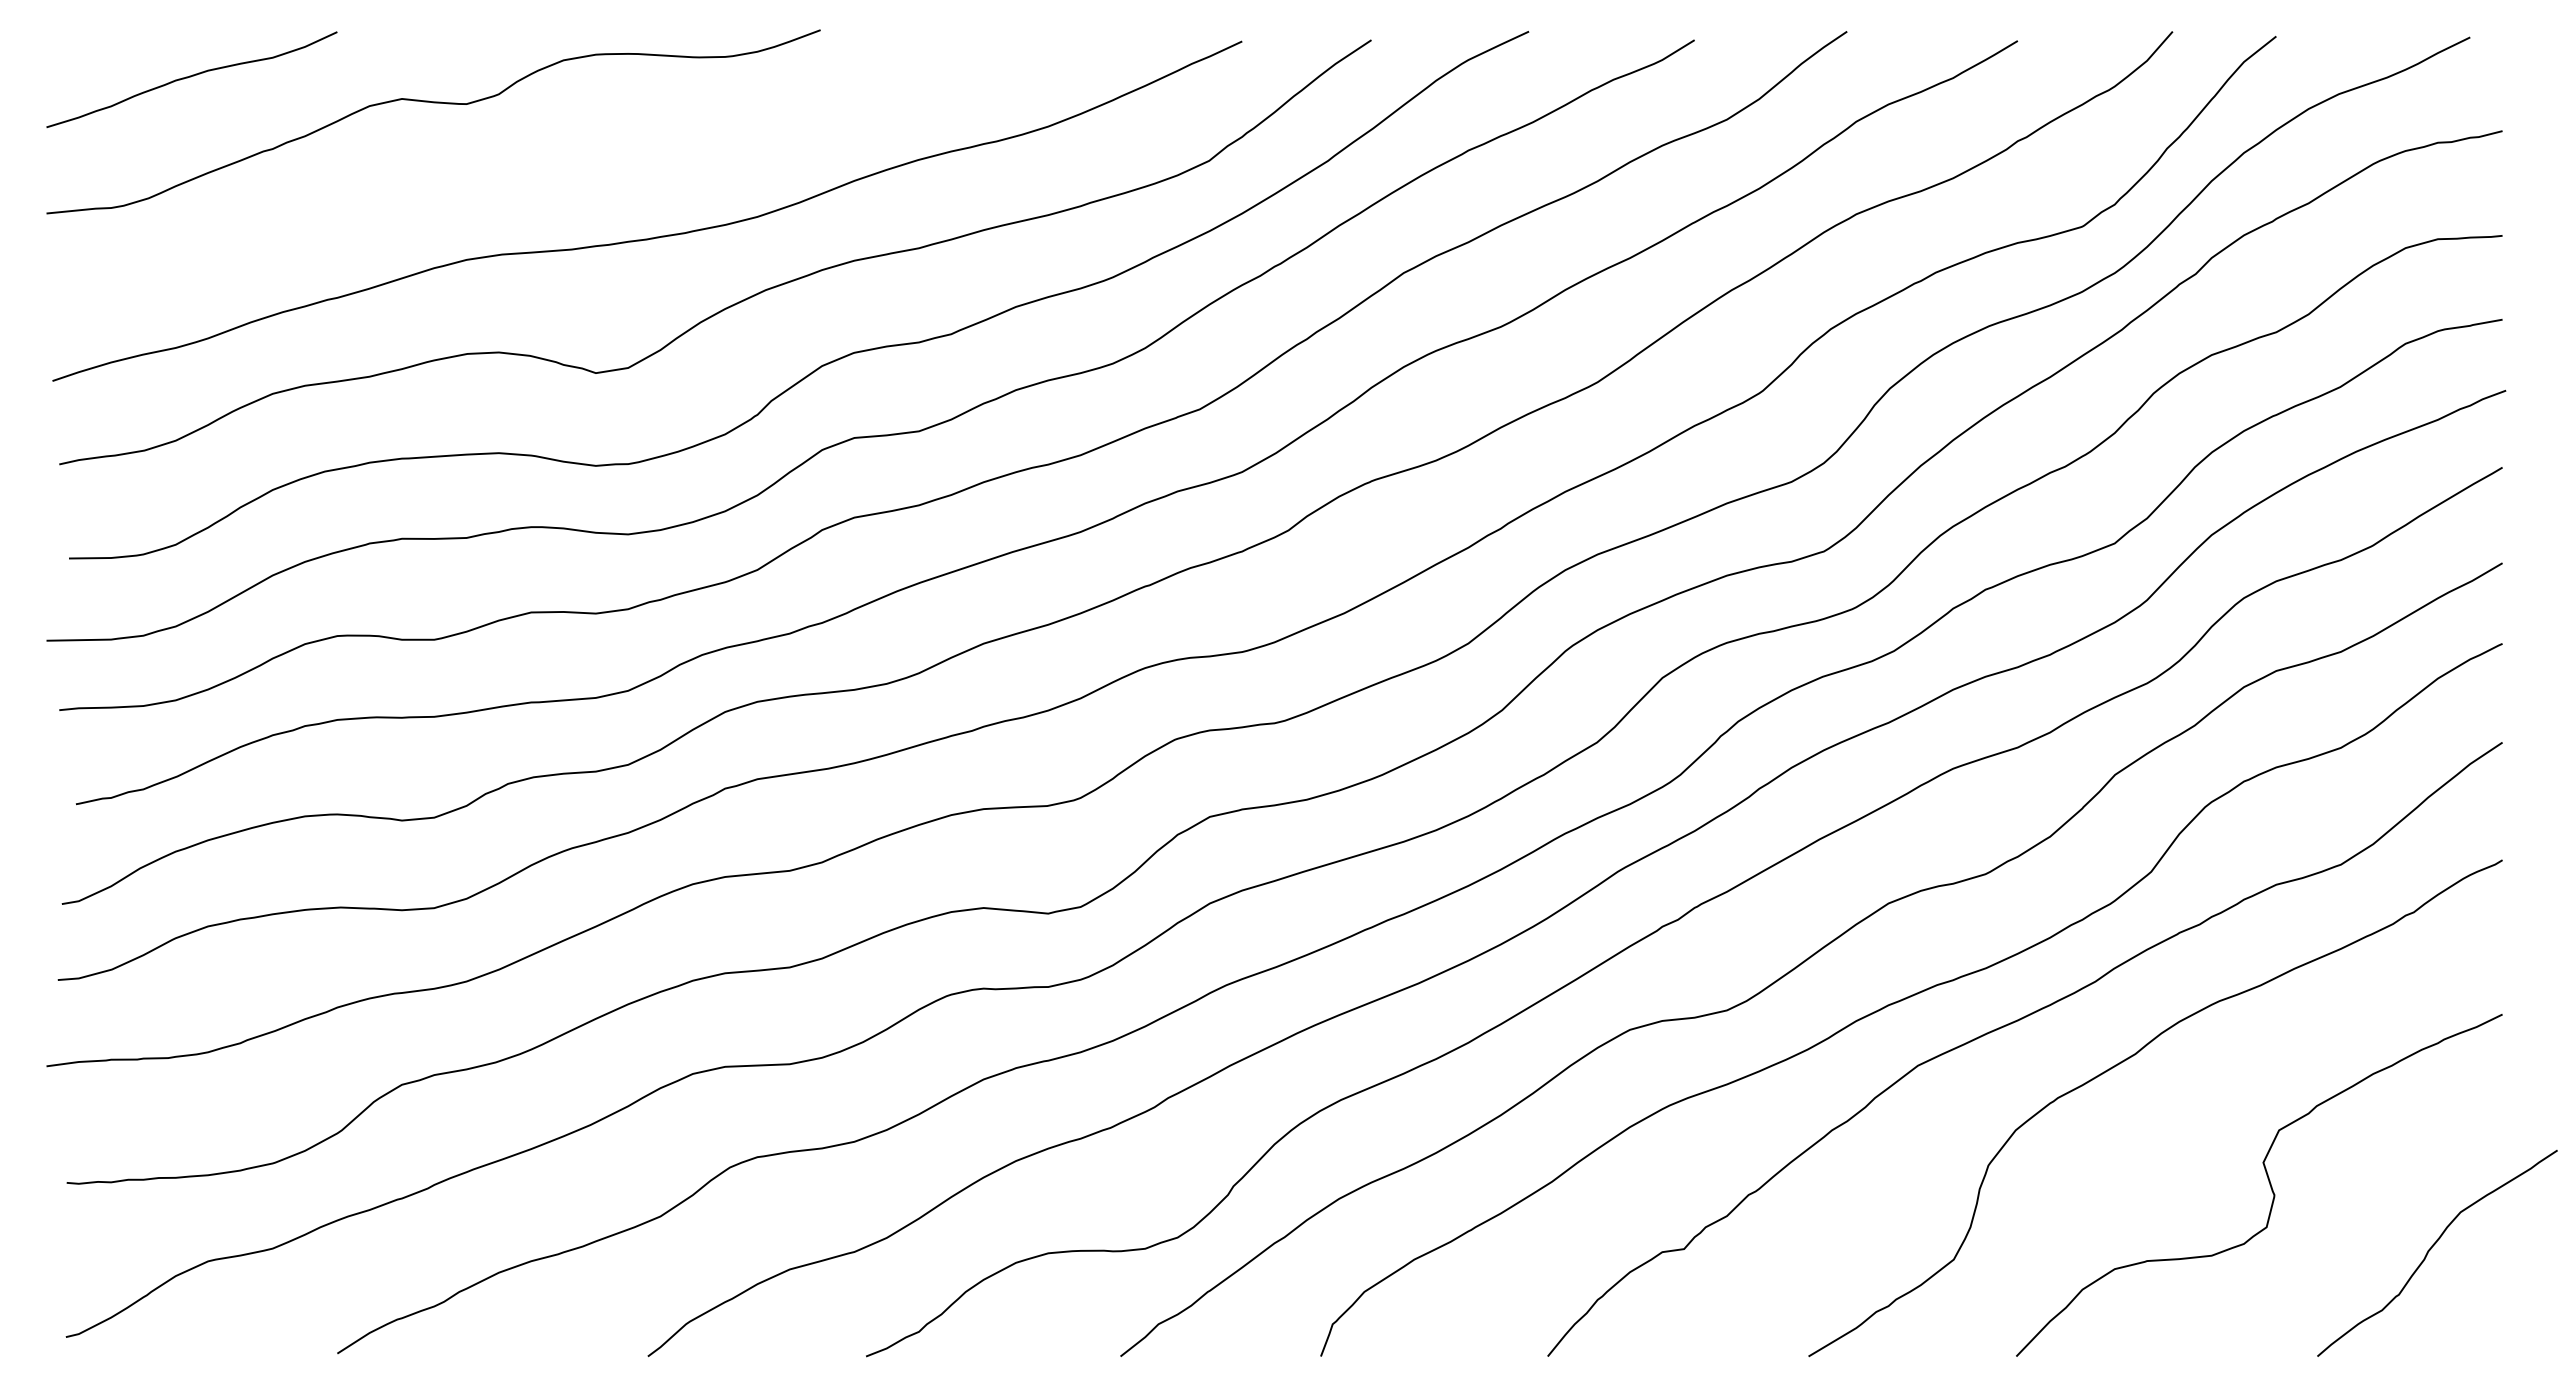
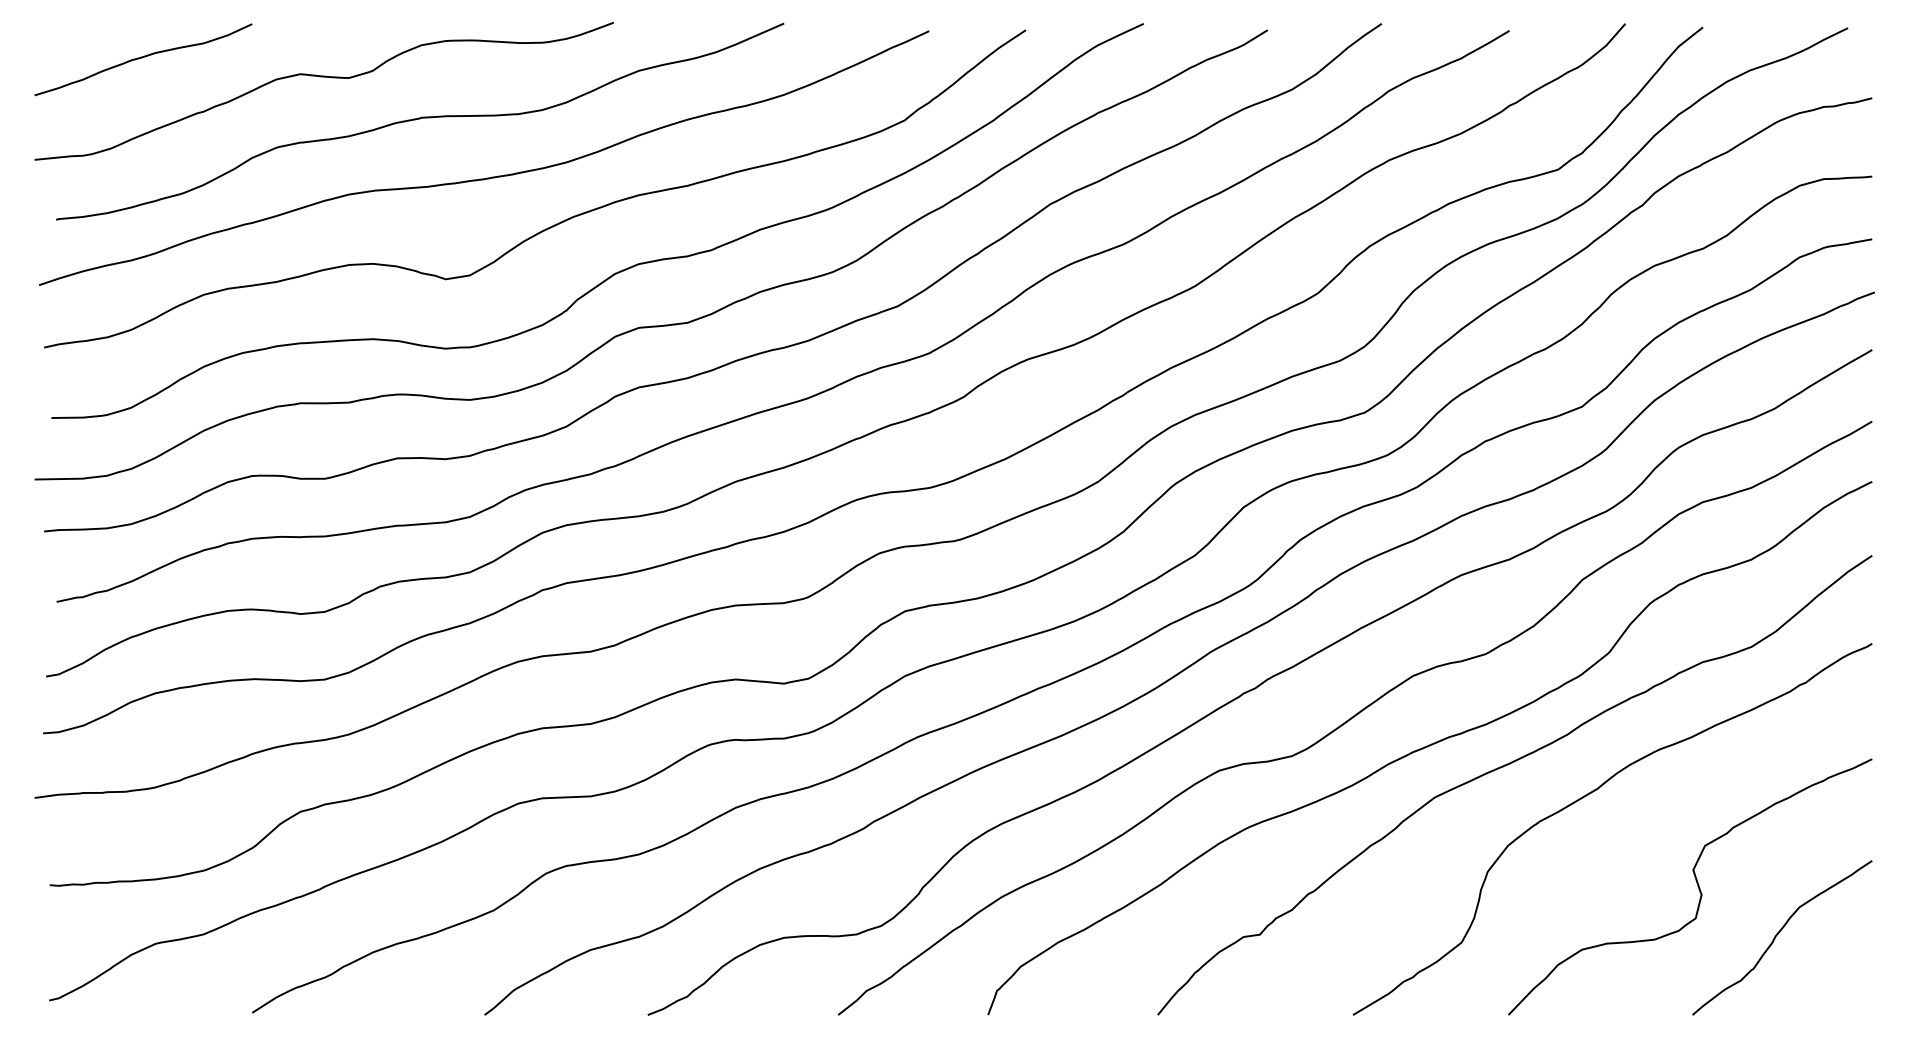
curve: (560, 159) -> (419, 119), added
curve: (2431, 1249) -> (1777, 935), moved

